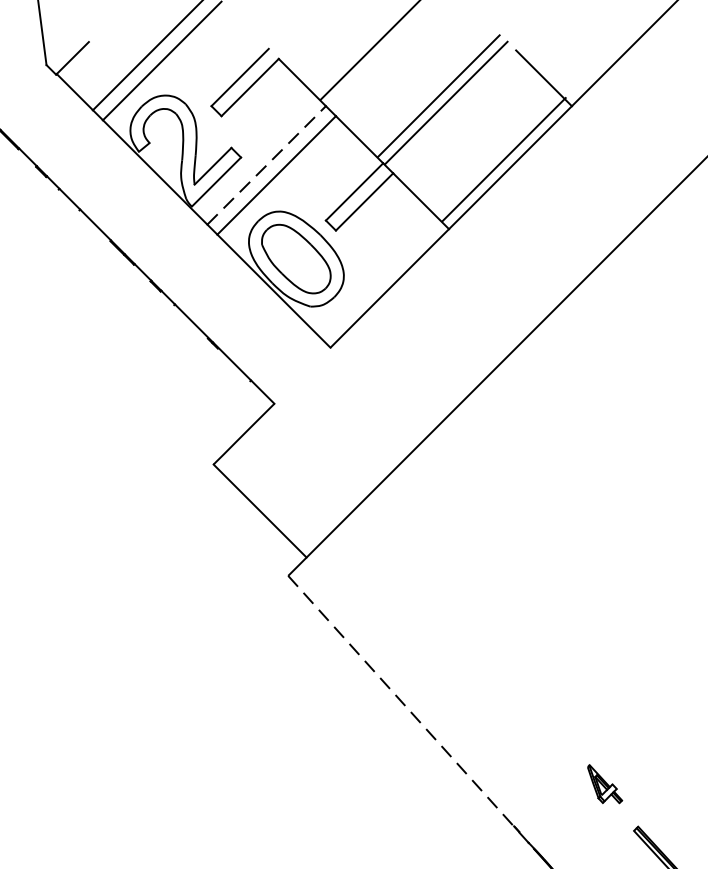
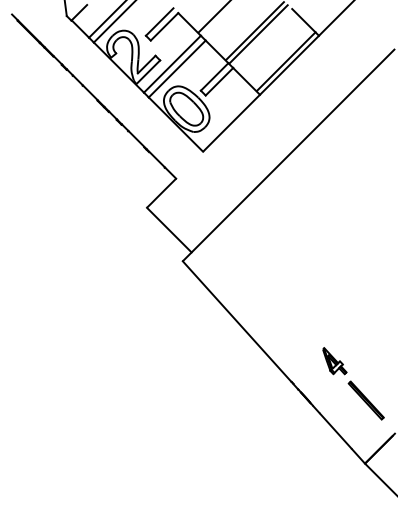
line: (266, 163) -> (172, 63), dashed -> solid
line: (400, 701) -> (236, 321), dashed -> solid
part: (604, 784) -> (334, 361), size x1.43

